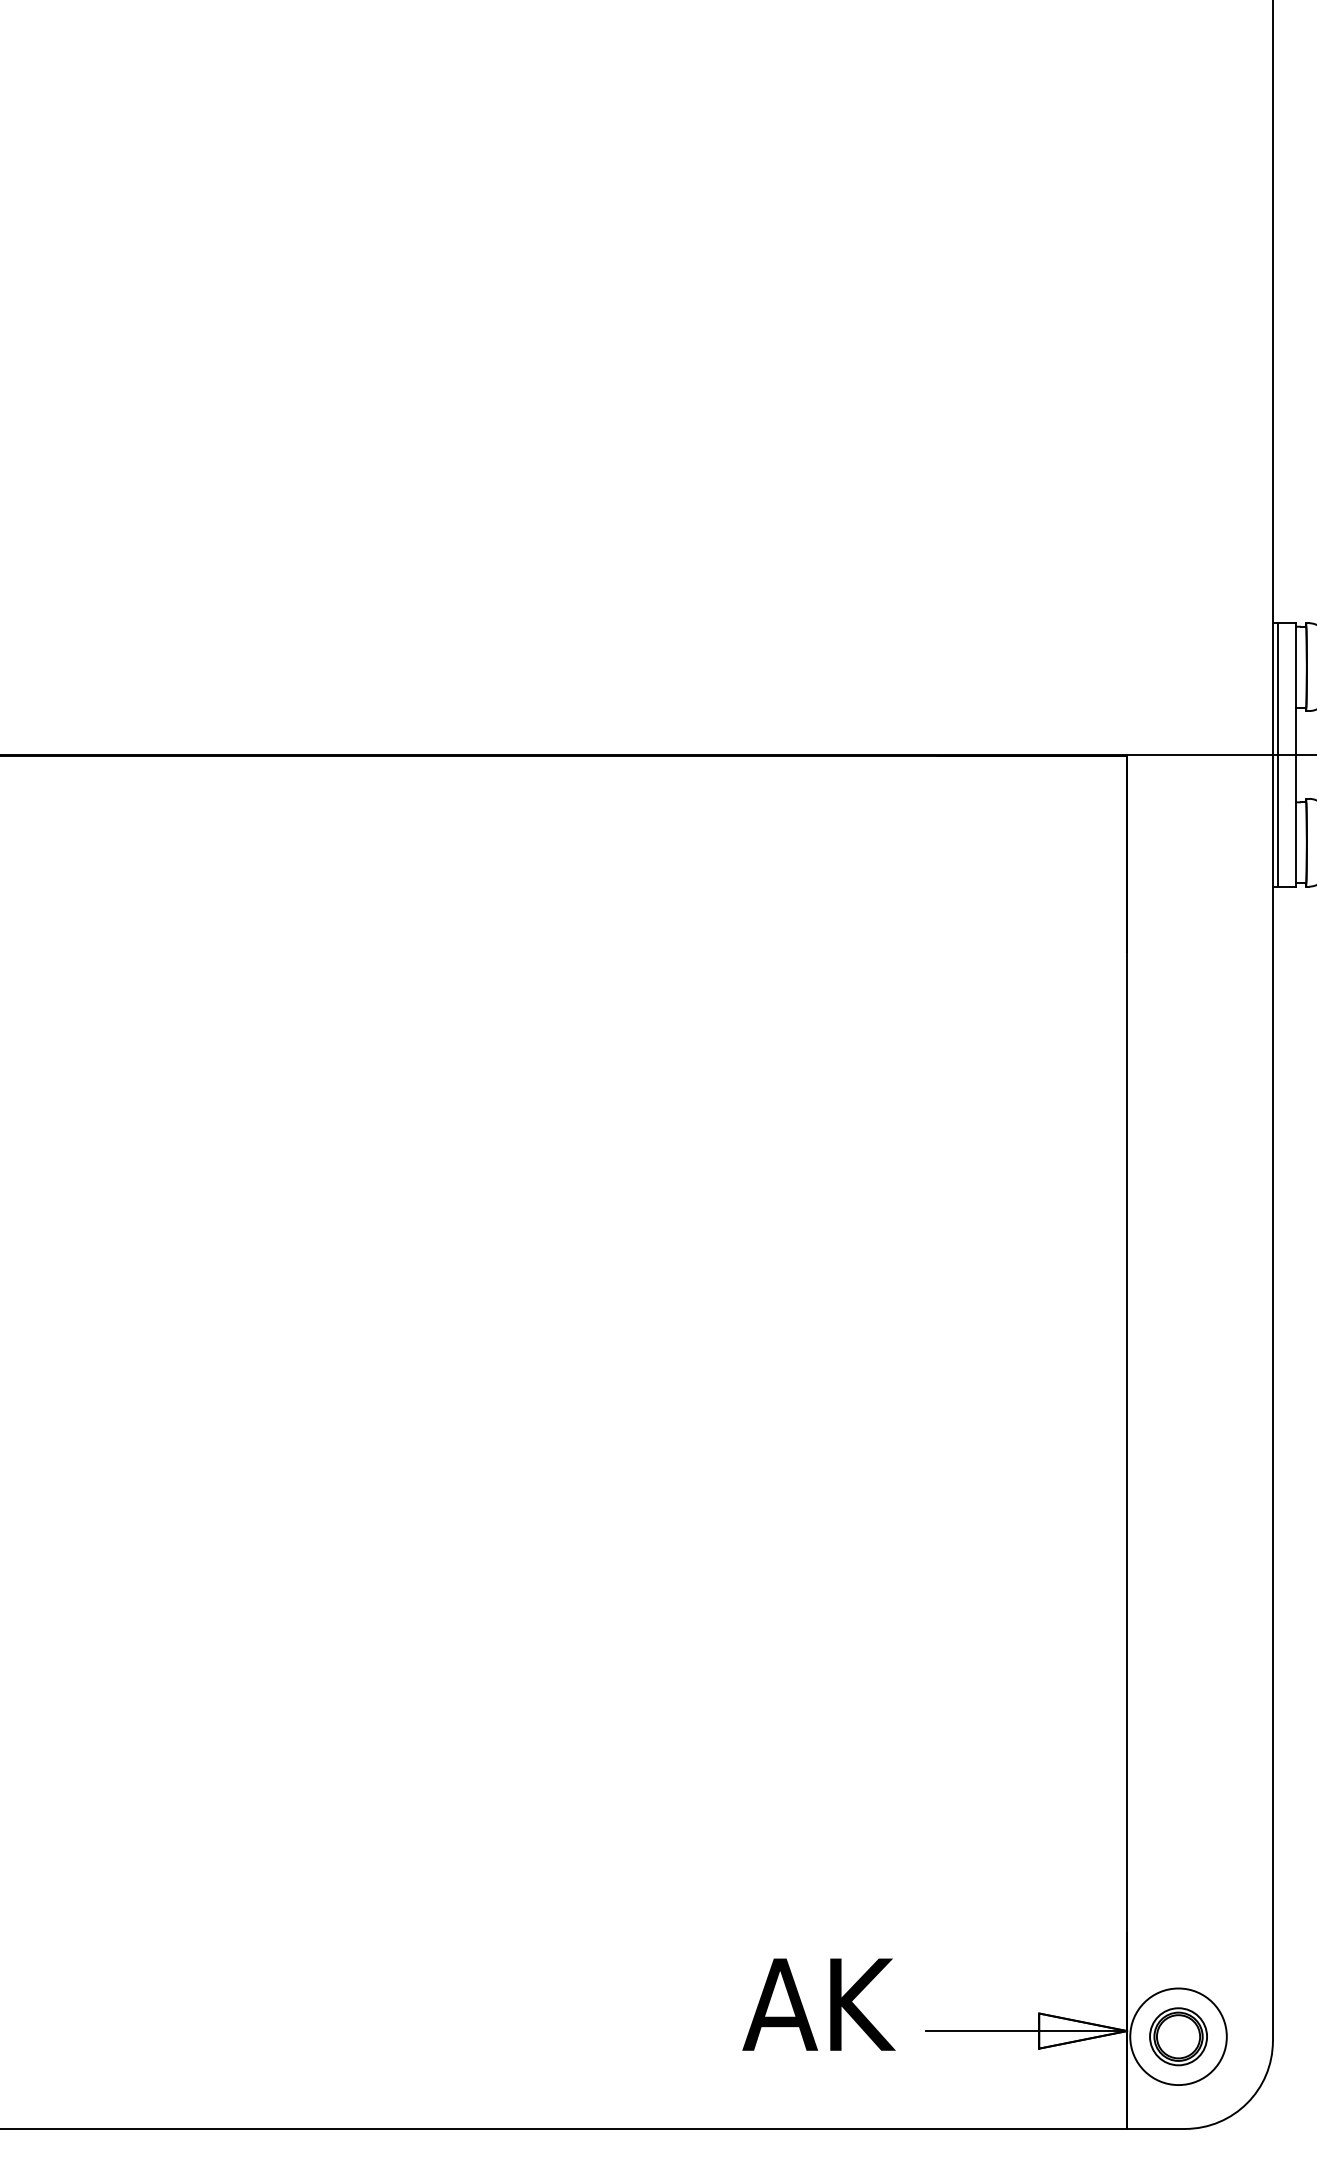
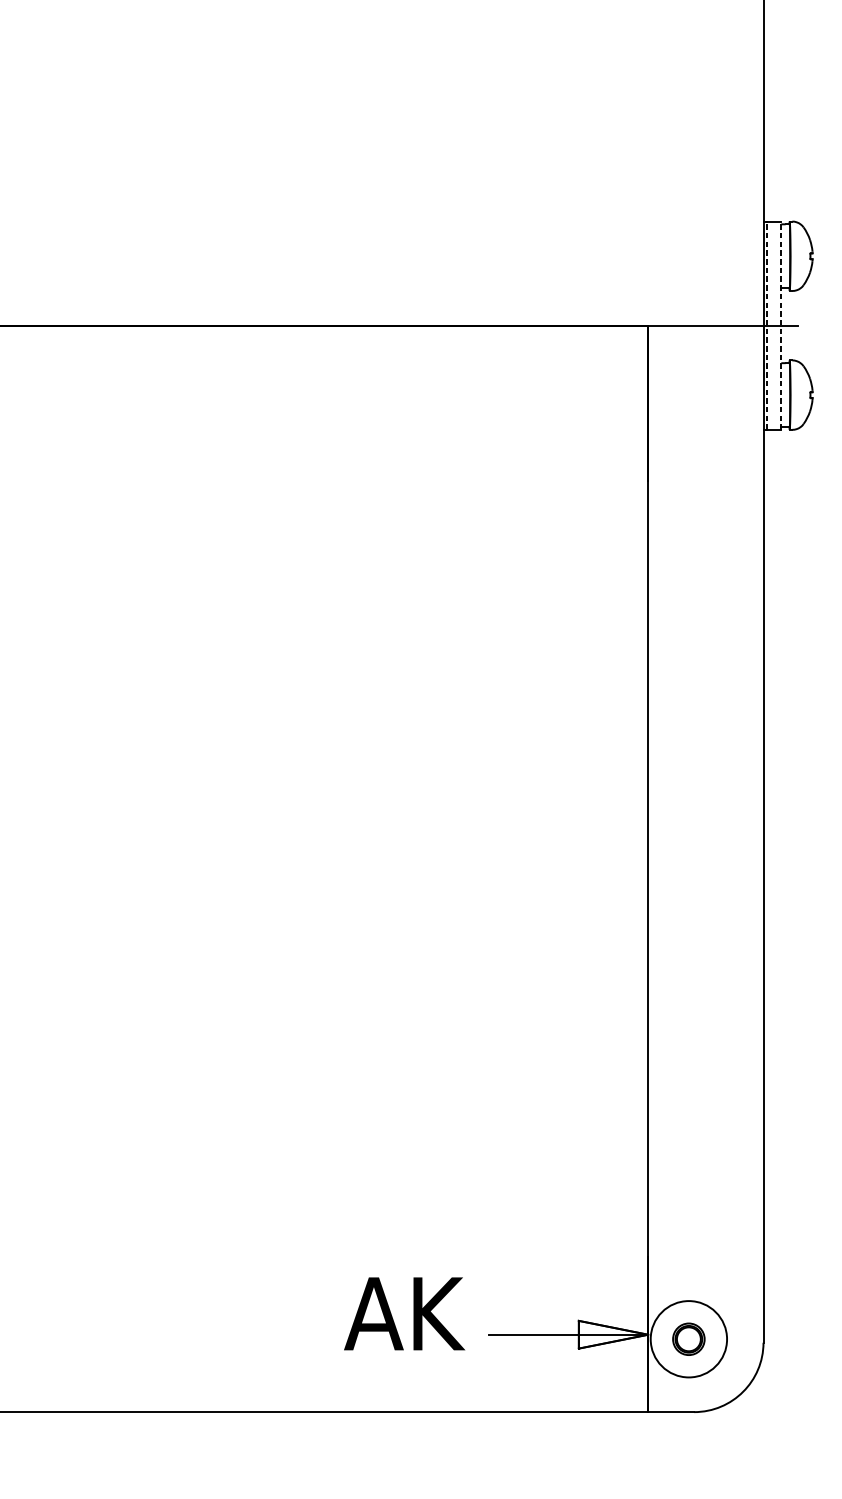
line: (1277, 754) -> (767, 325), solid -> dashed
line: (1295, 754) -> (781, 325), solid -> dashed
part: (1178, 2036) -> (688, 1339), size x0.7

